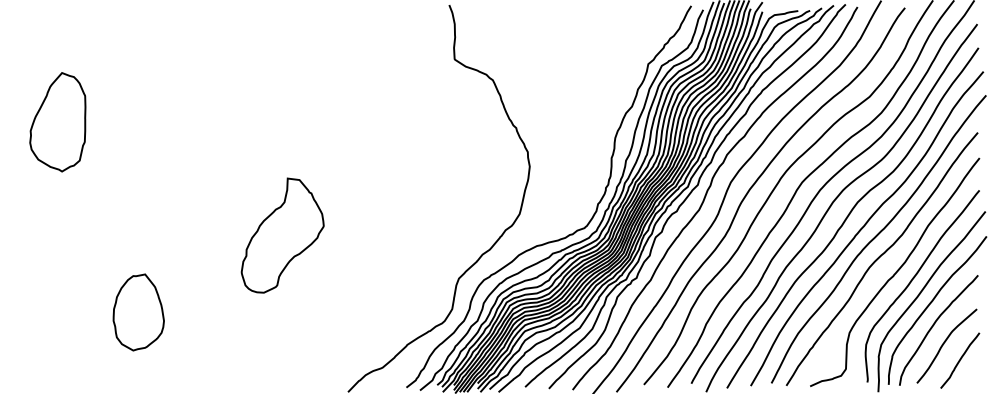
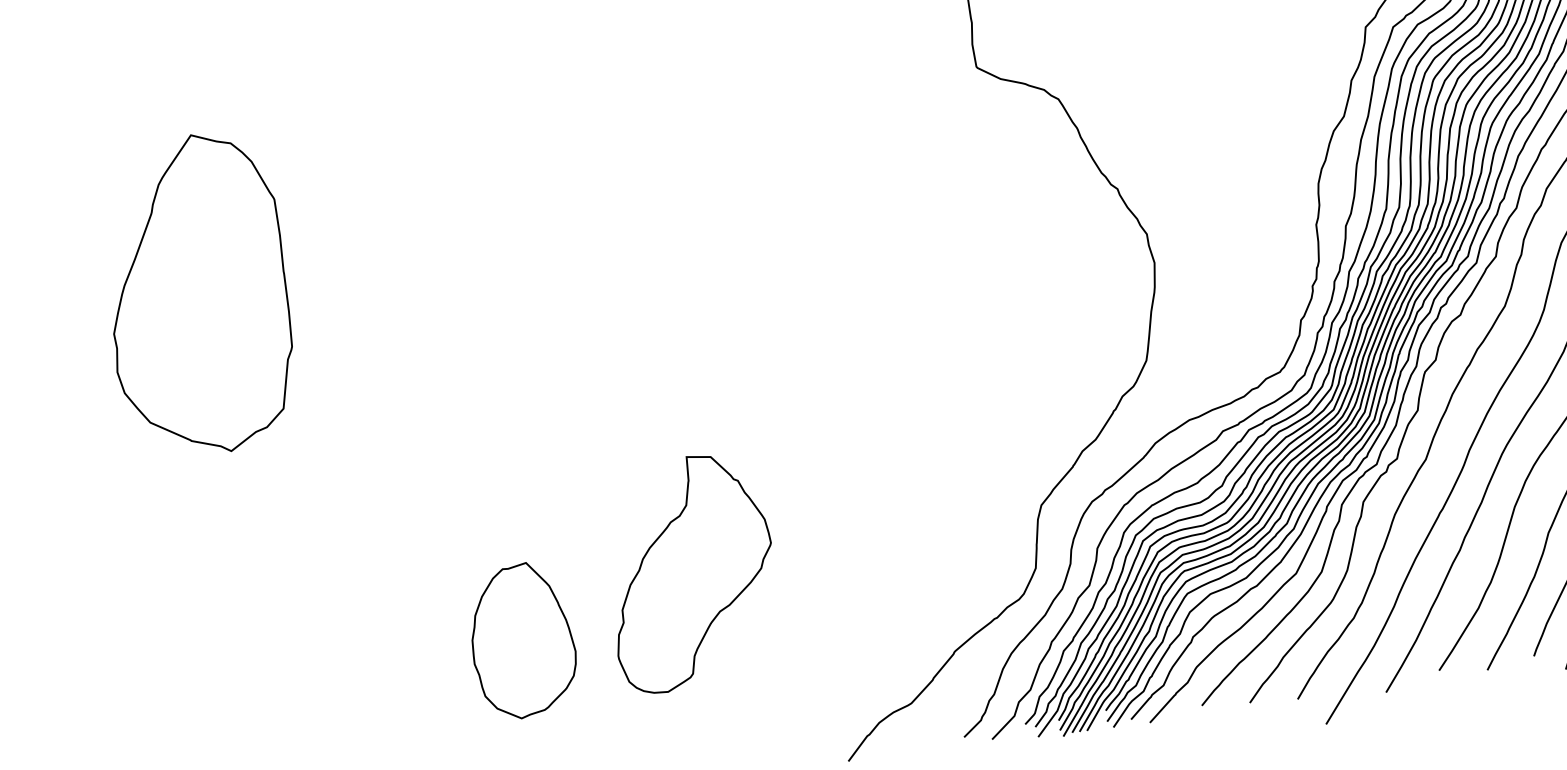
part: (57, 122) -> (197, 295), size x1.6
part: (282, 235) -> (690, 572), moved
part: (138, 312) -> (522, 640), moved

